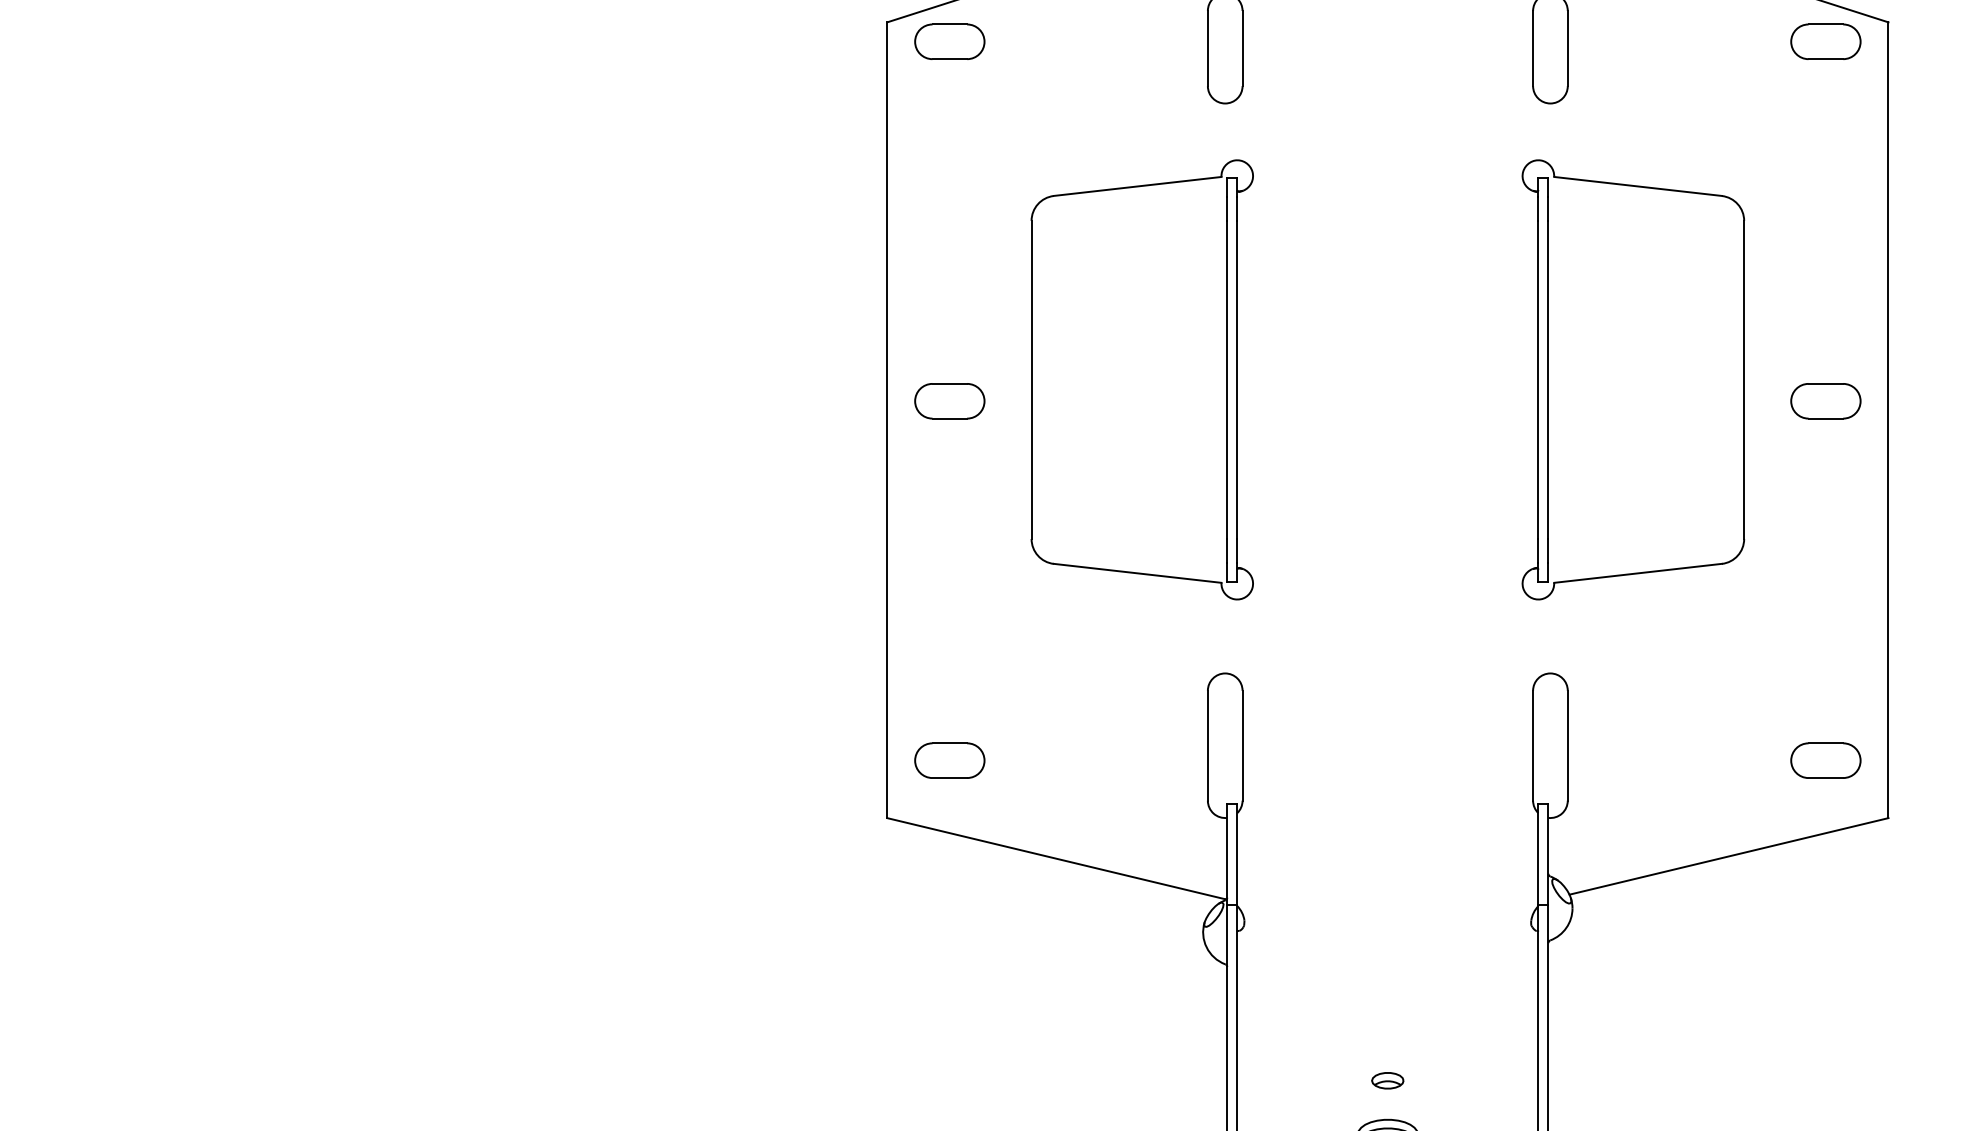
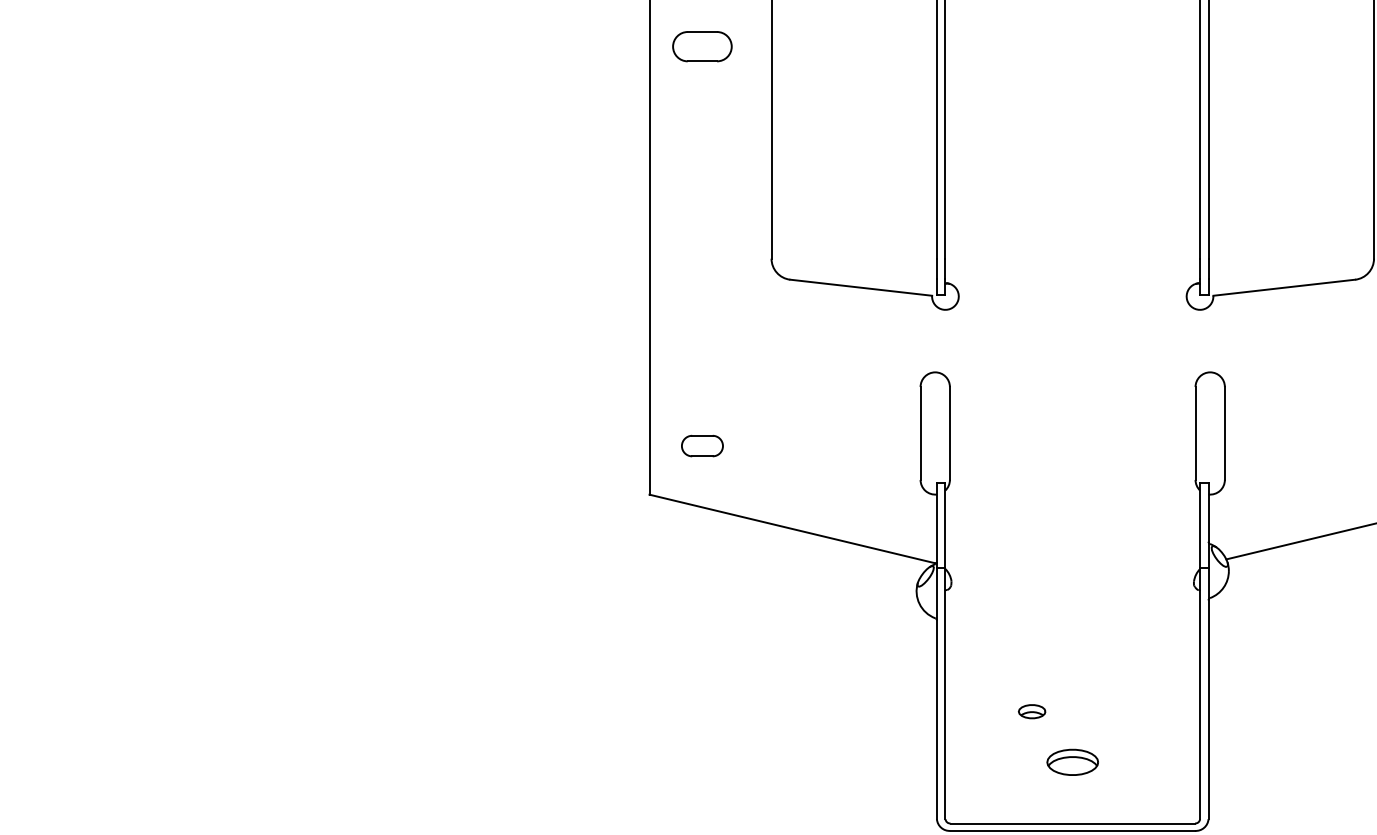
part: (949, 401) -> (702, 46), moved
part: (949, 760) -> (702, 445), size x0.7
part: (1387, 1080) -> (1031, 711), moved

